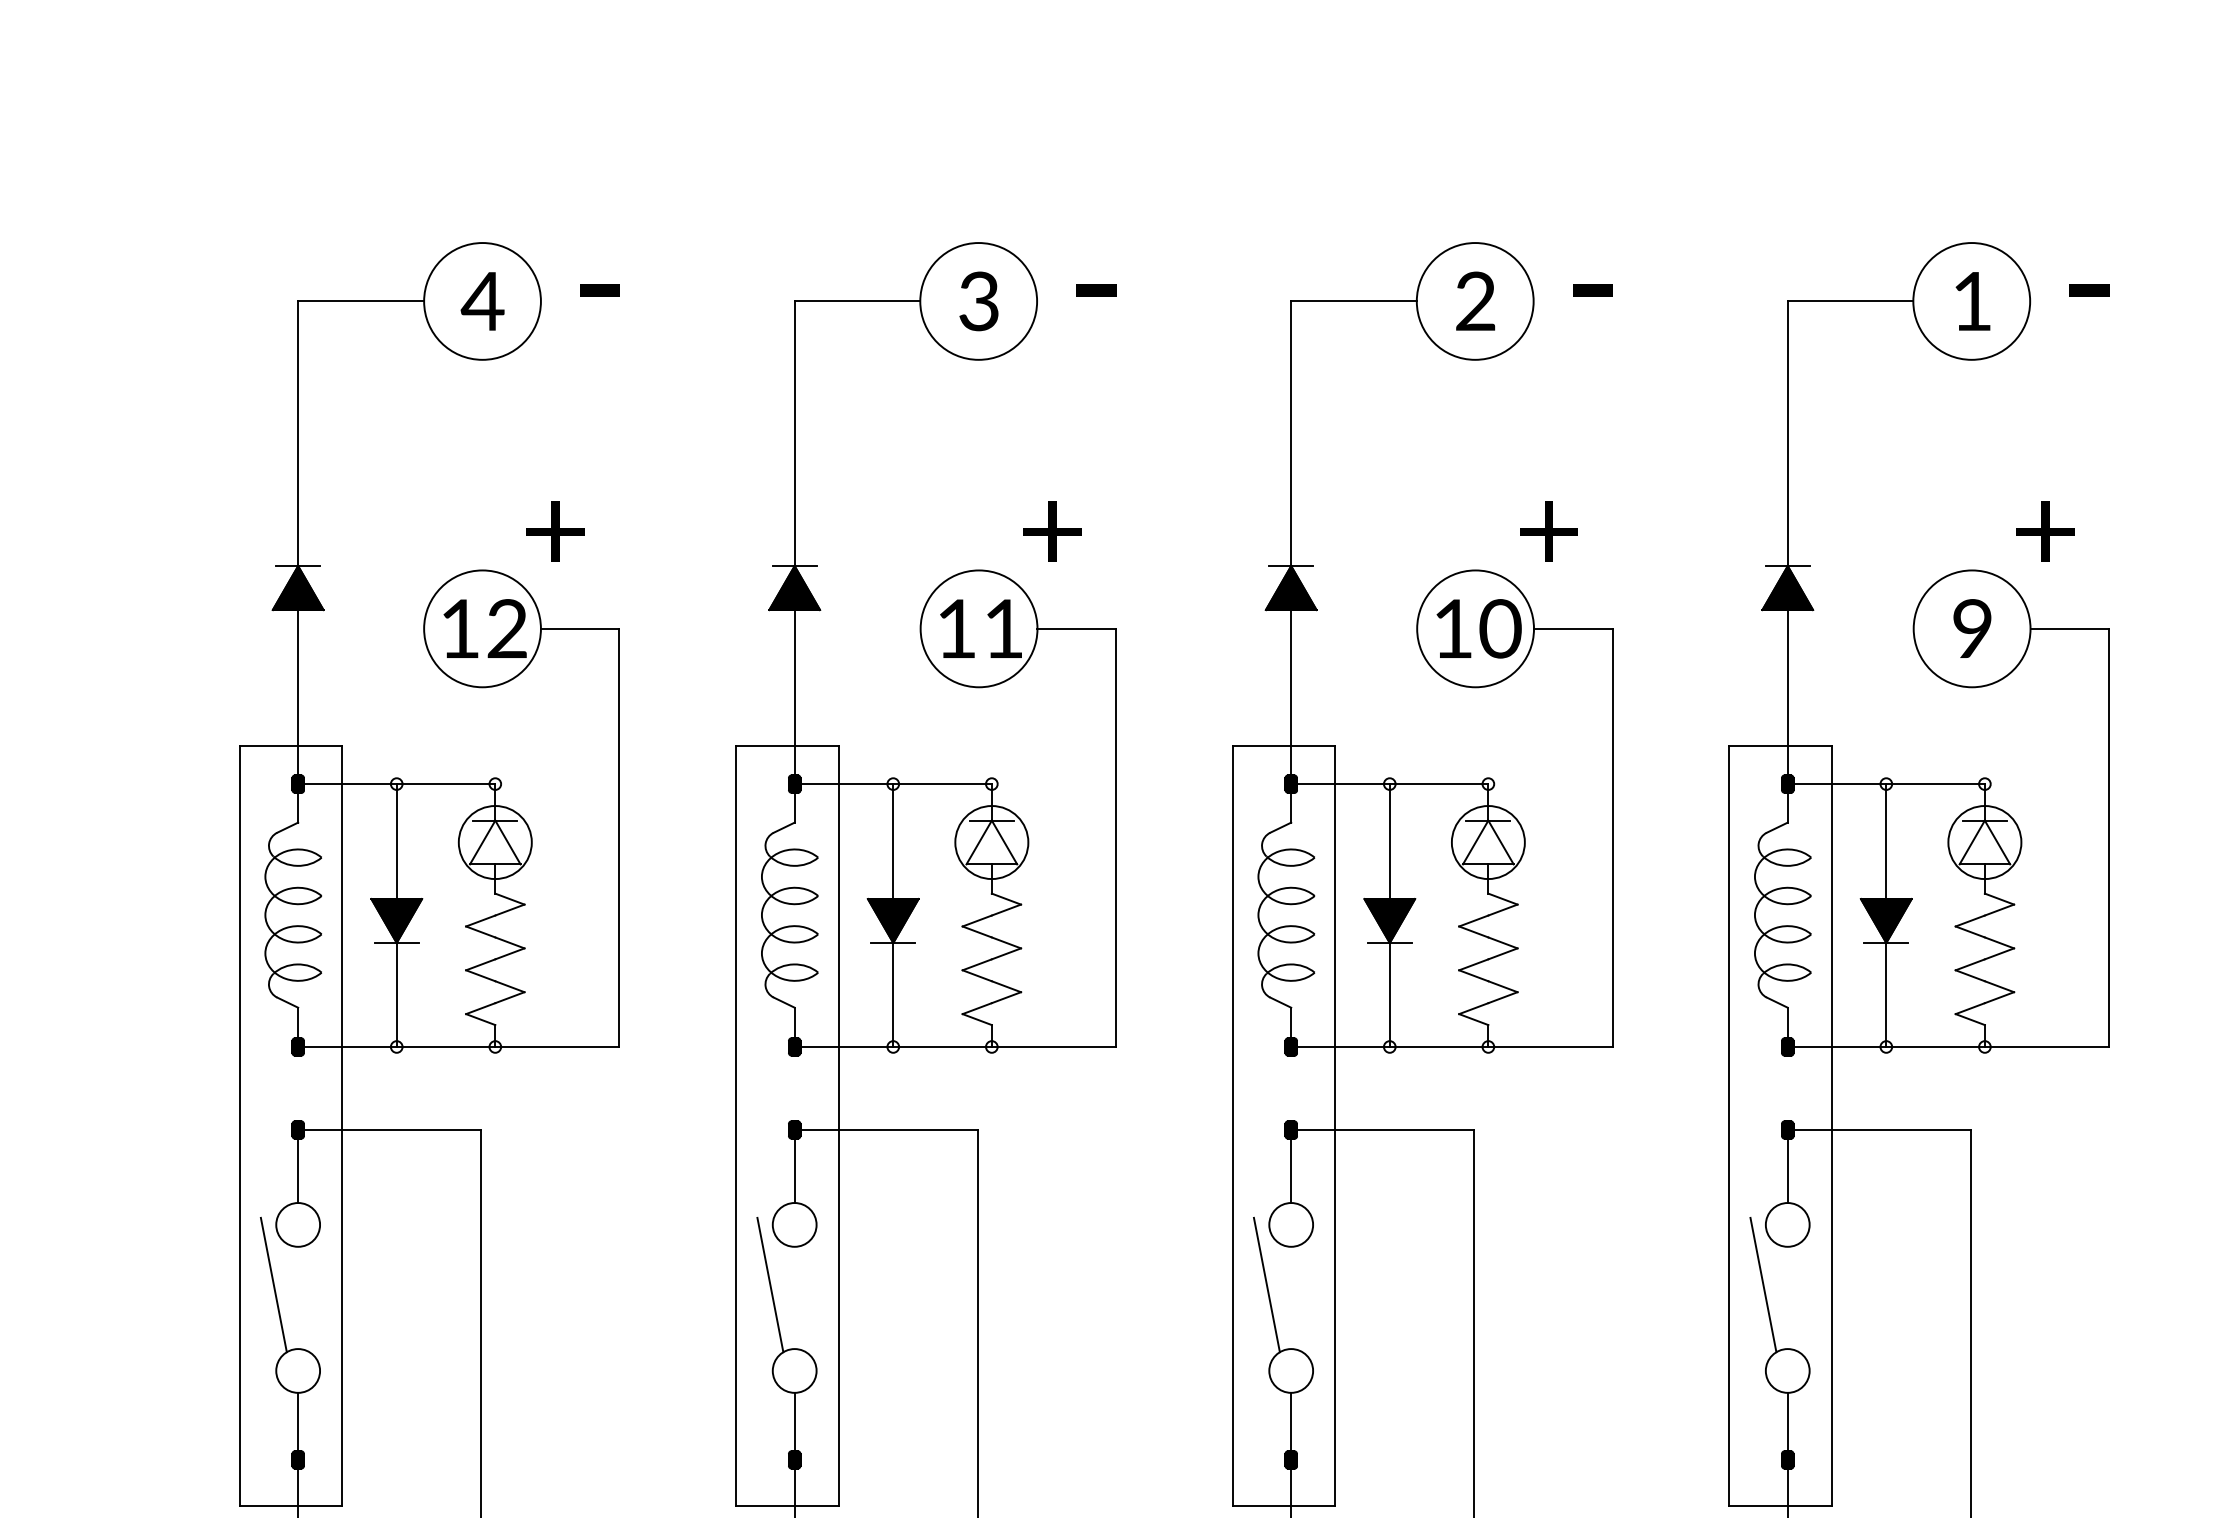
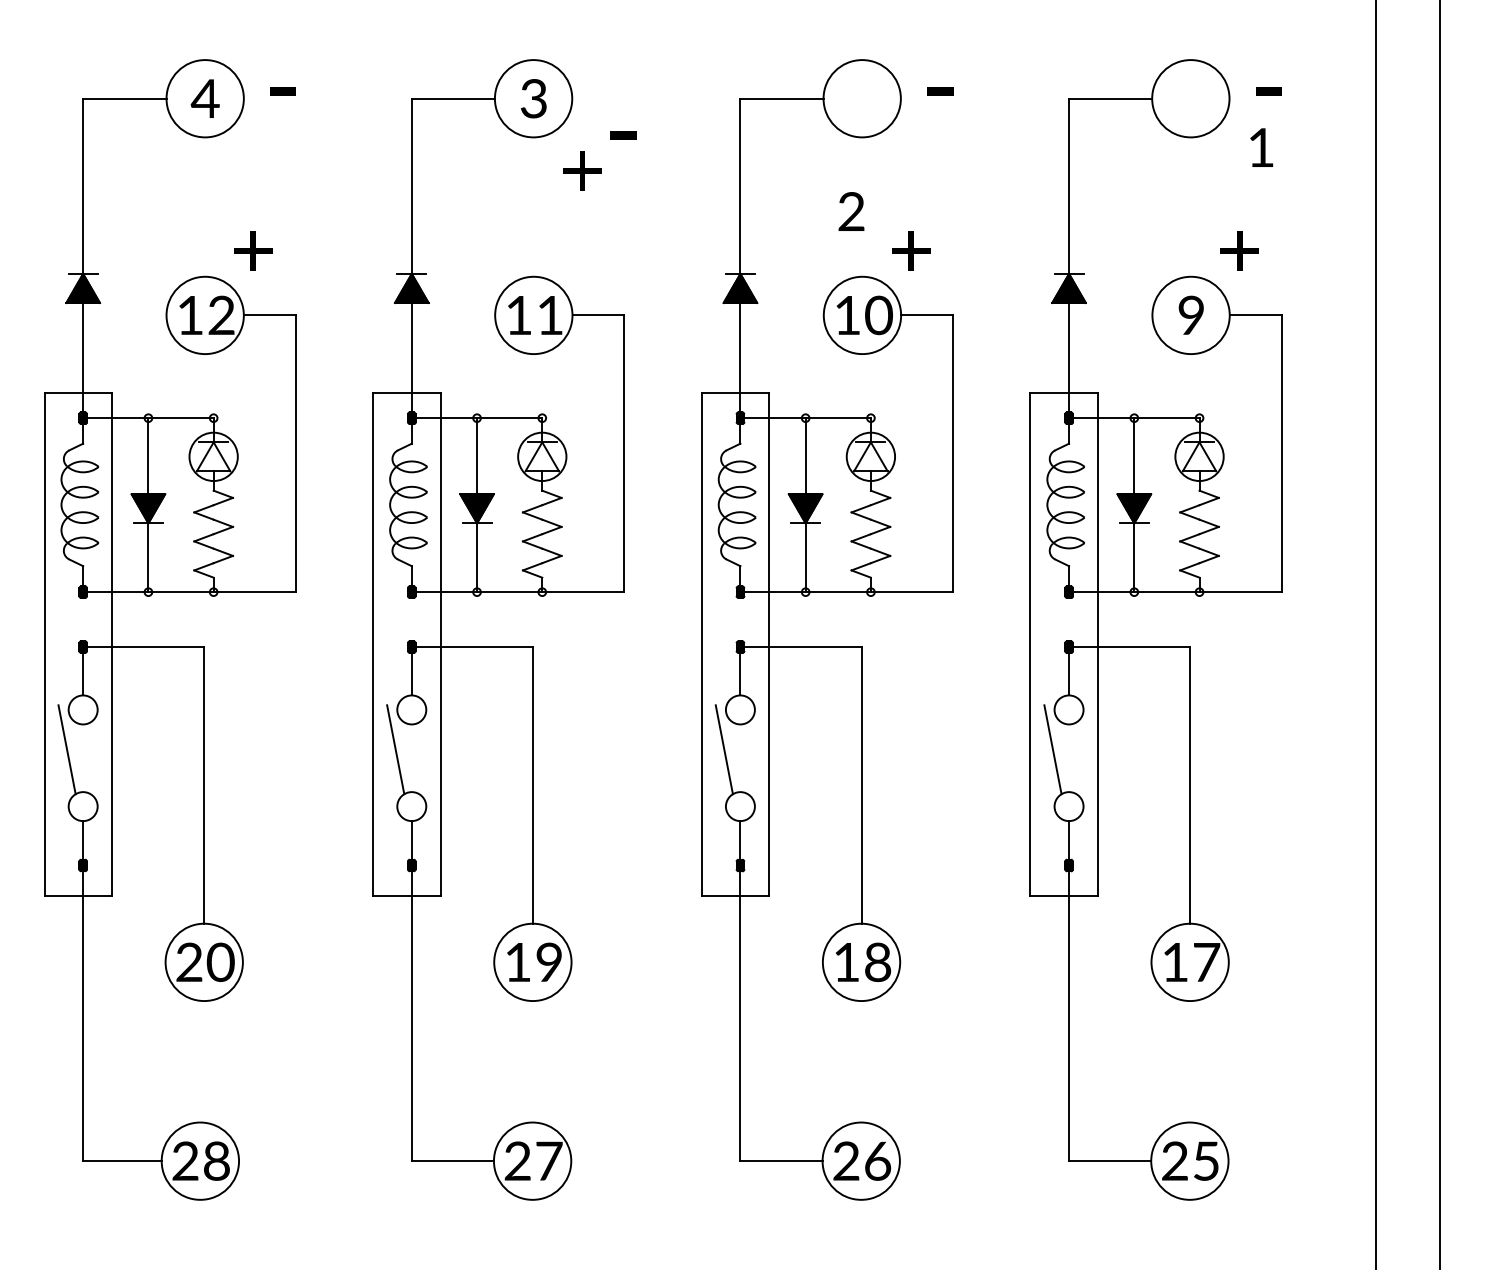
text: (1096, 290) -> (623, 135), moved
text: (1475, 301) -> (851, 211), moved
text: (1972, 301) -> (1261, 147), moved
text: (1052, 530) -> (582, 170), moved

